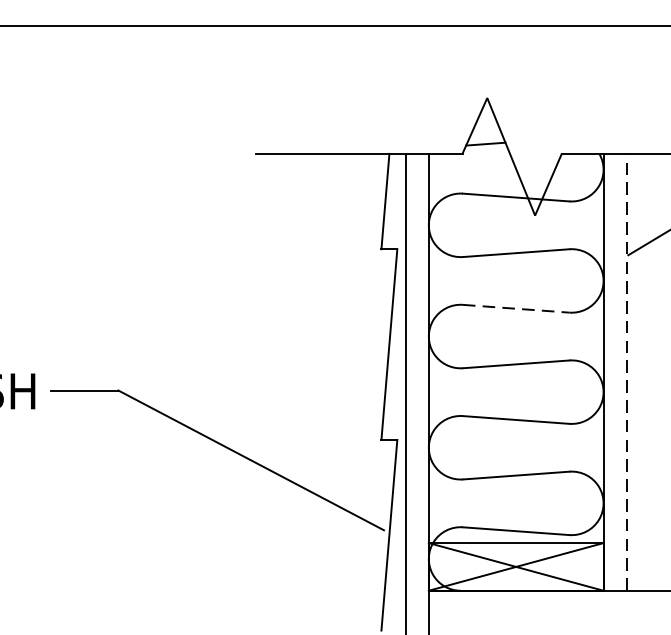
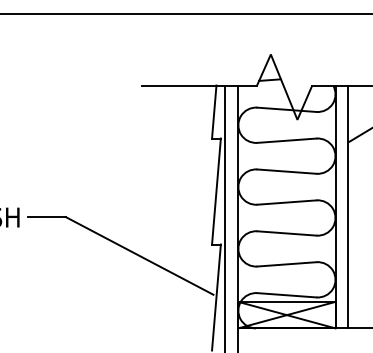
line: (515, 308) -> (286, 171), dashed -> solid
line: (626, 371) -> (348, 206), dashed -> solid

